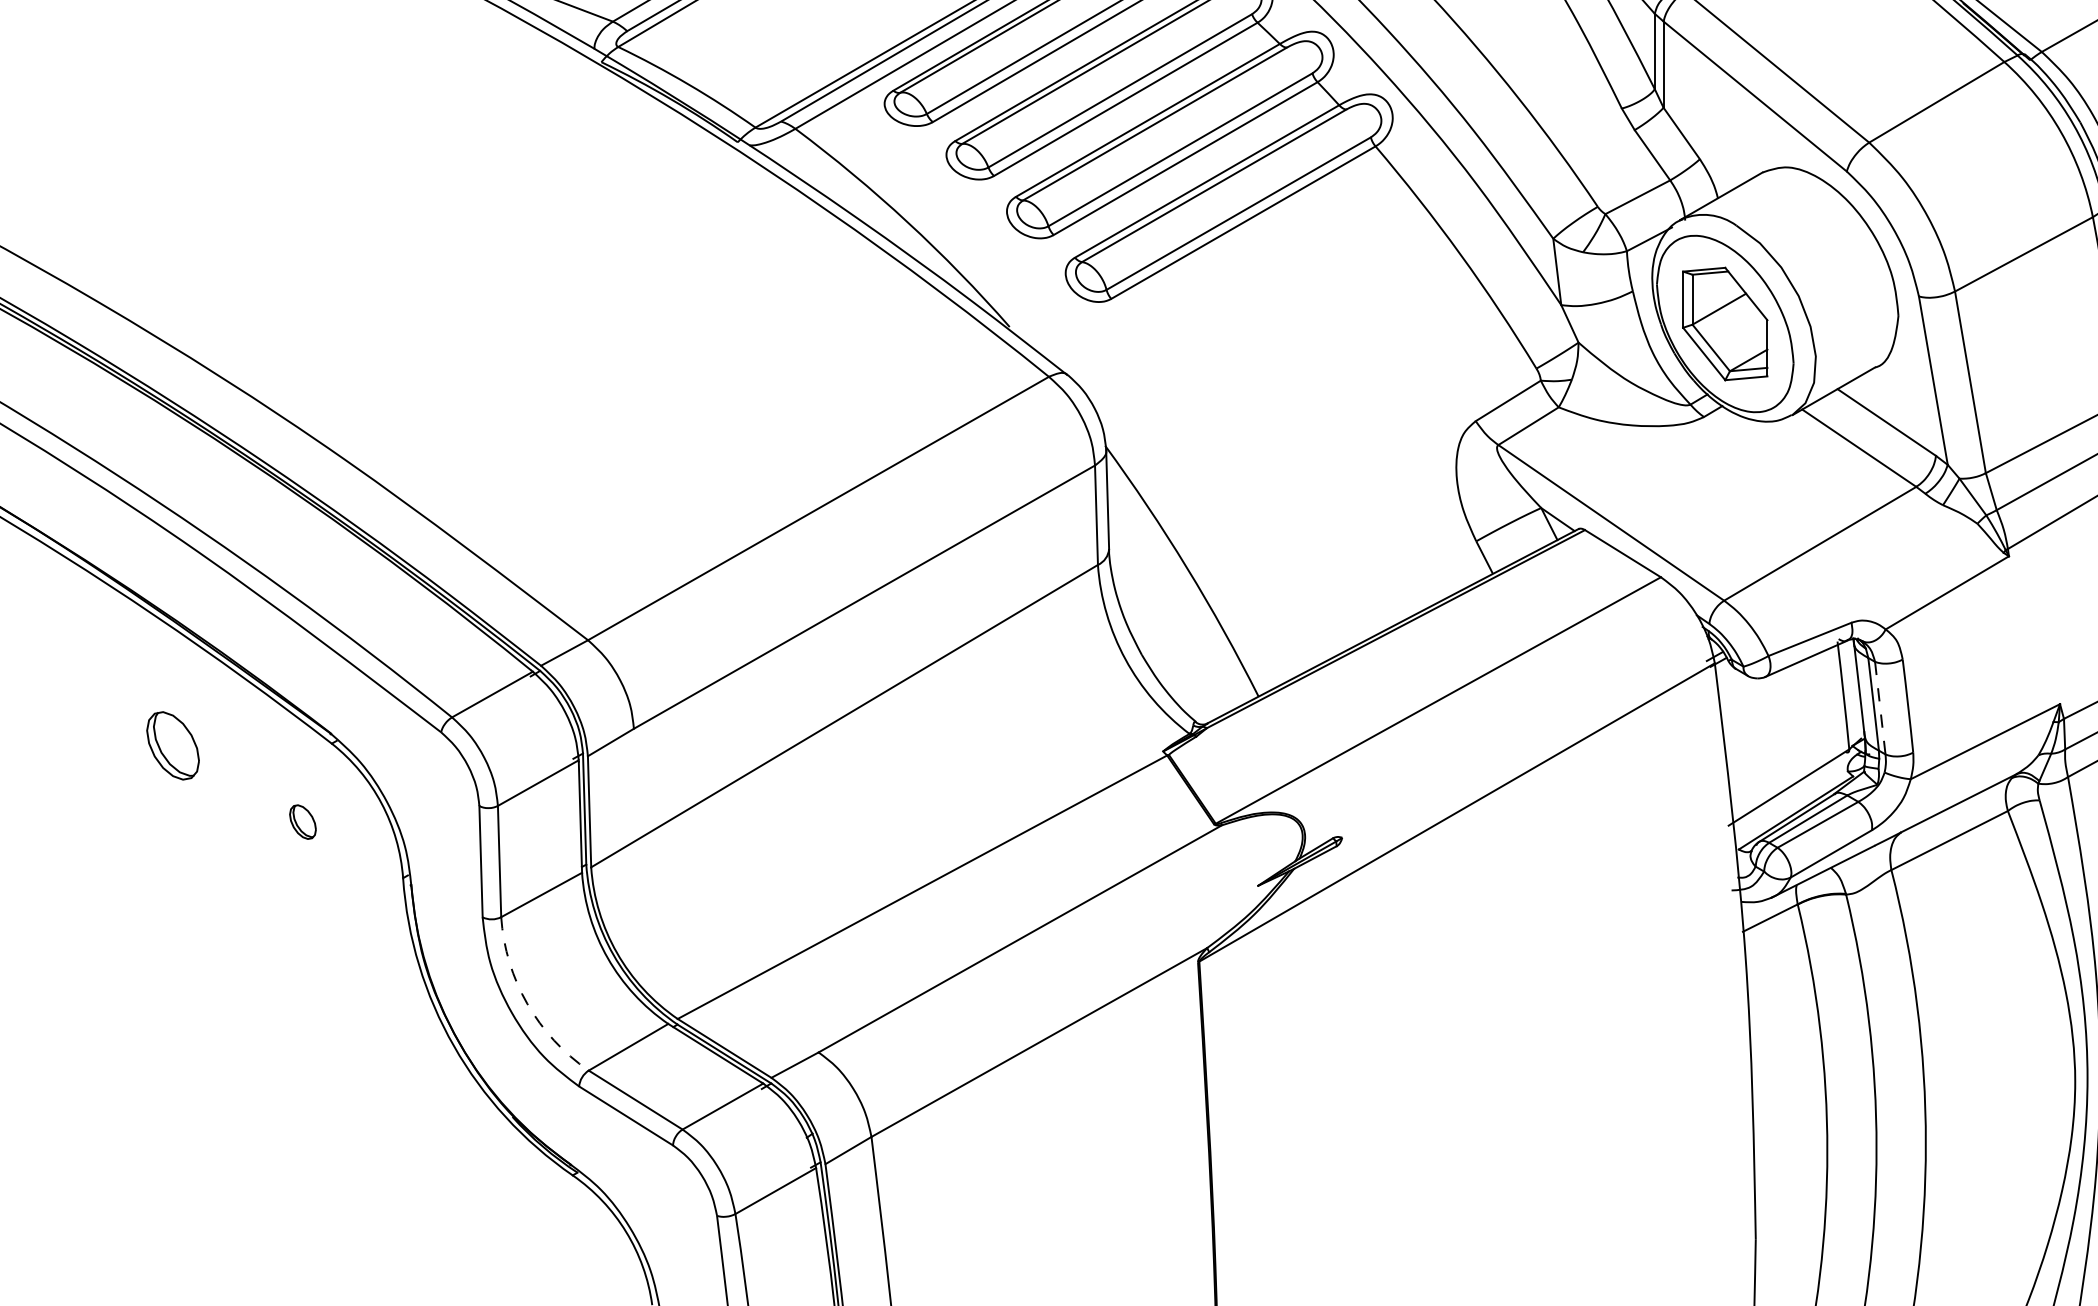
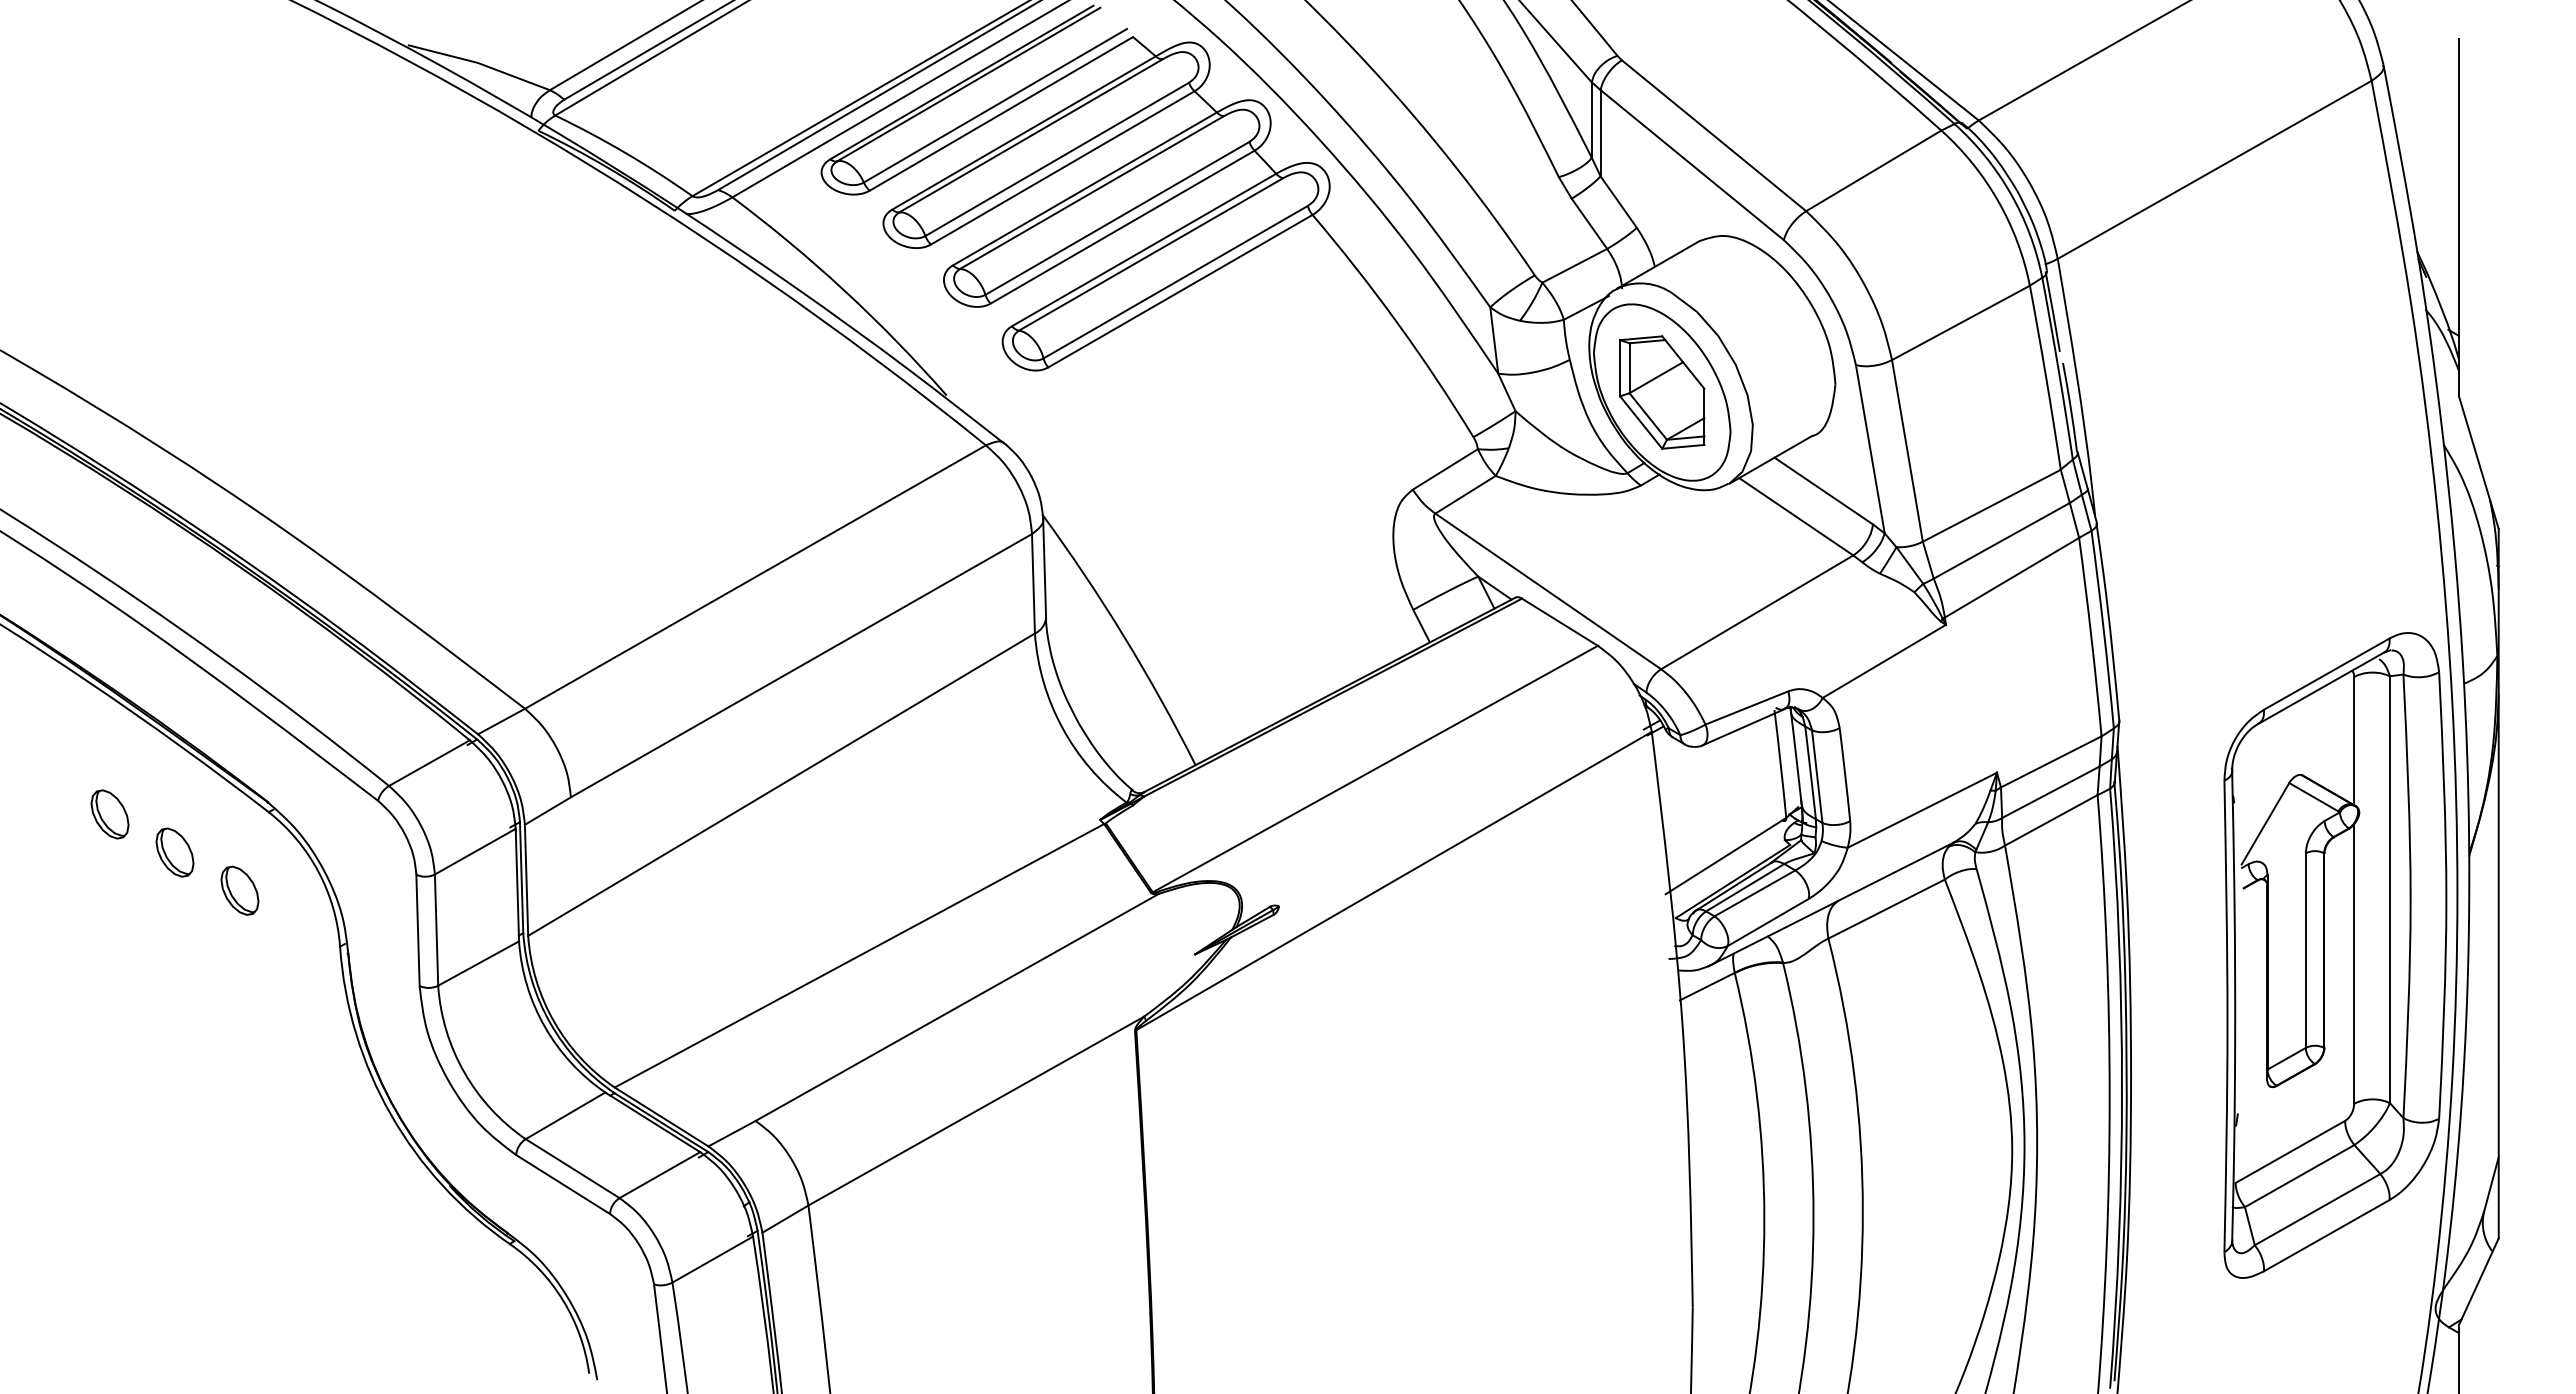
line: (1880, 707) -> (1817, 776), dashed -> solid
part: (172, 745) -> (109, 814), size x0.71
part: (237, 783) -> (174, 852), added
part: (302, 821) -> (239, 890), size x1.43
arc: (527, 1003) -> (464, 1072), dashed -> solid

